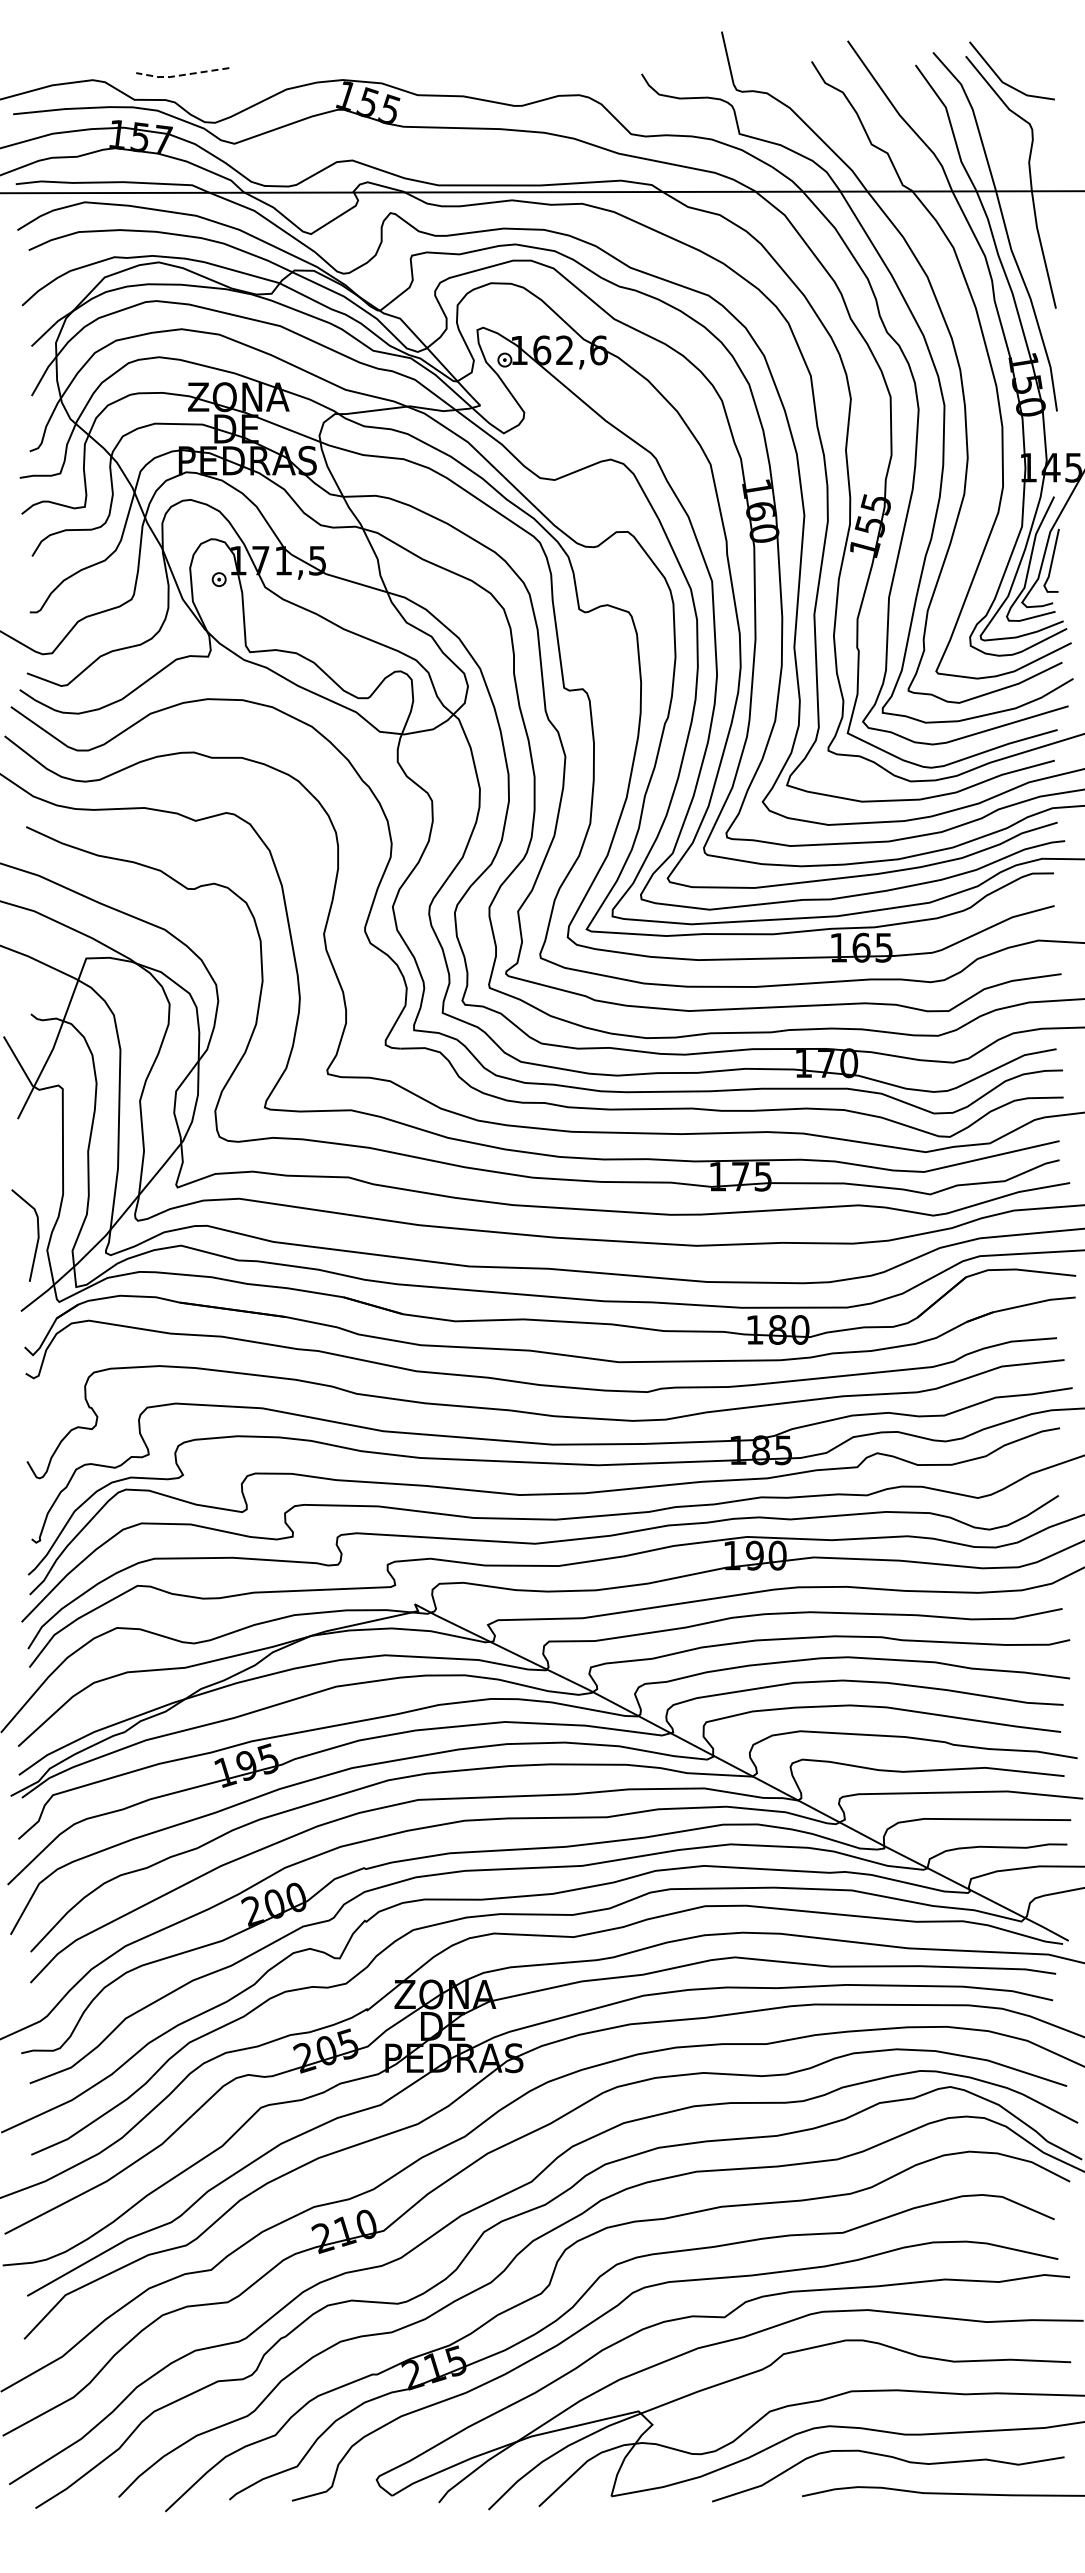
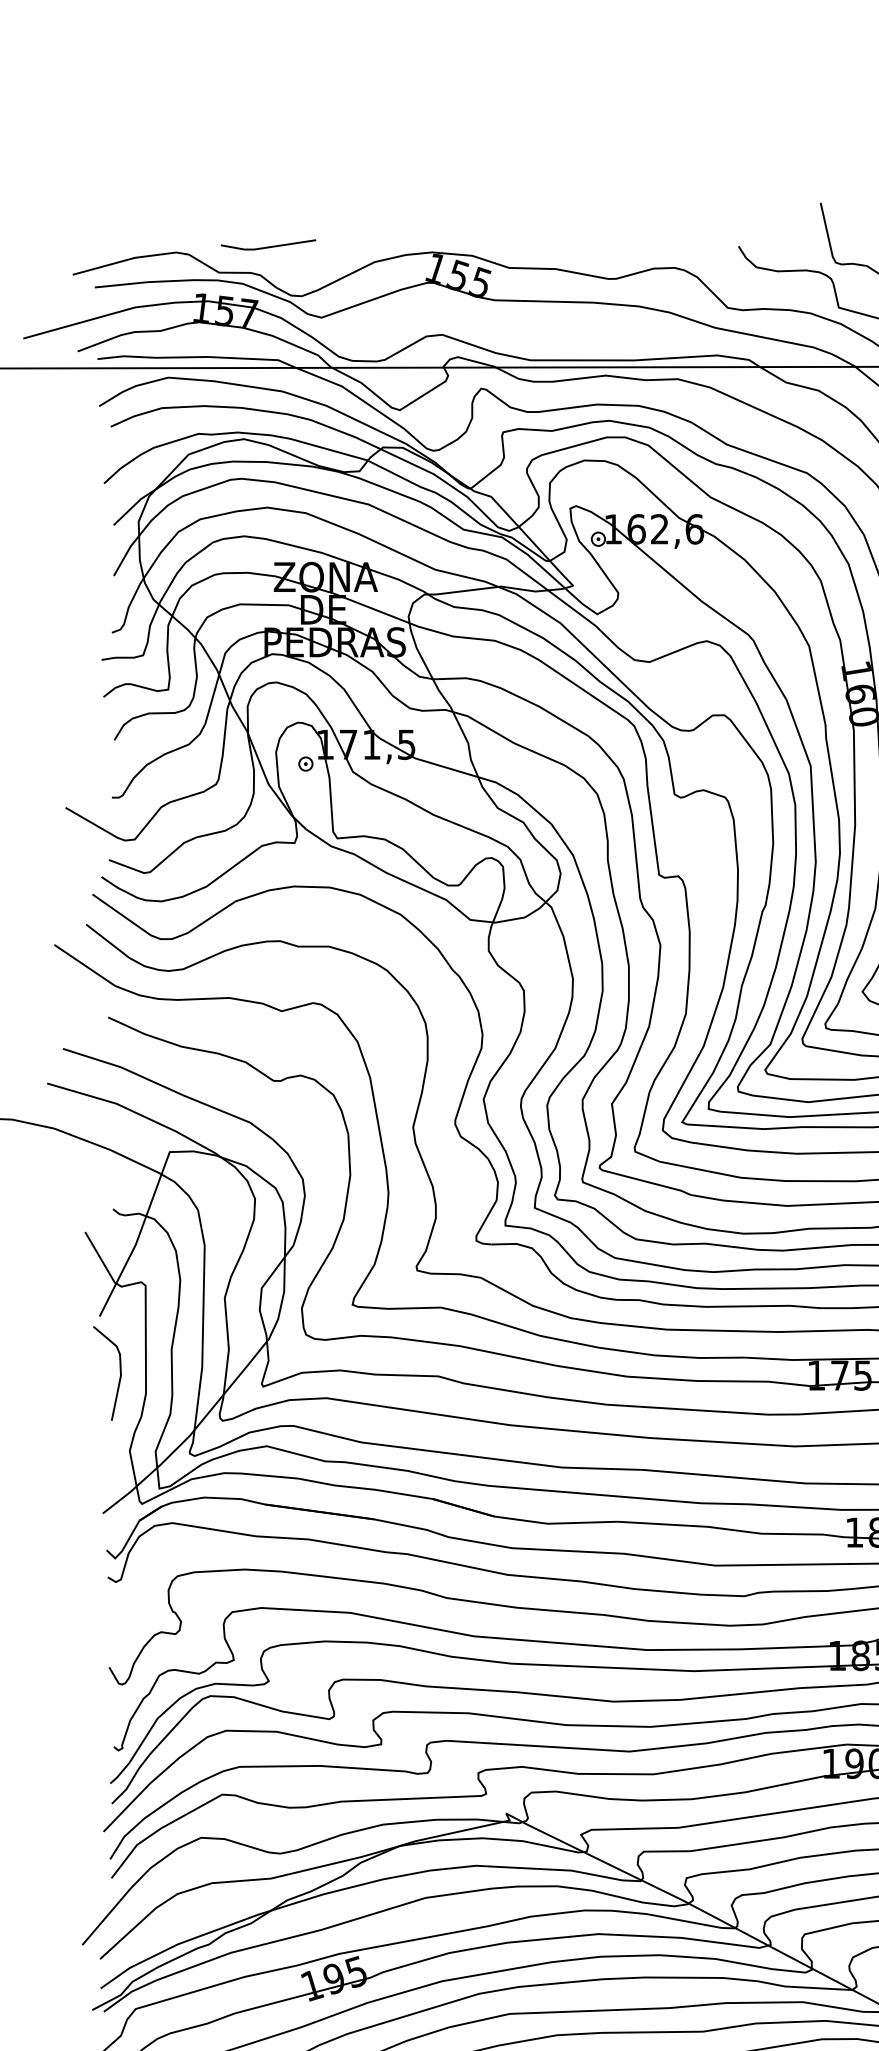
line: (181, 75) -> (267, 247), dashed -> solid
line: (37, 1235) -> (119, 1373), moved

